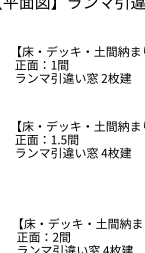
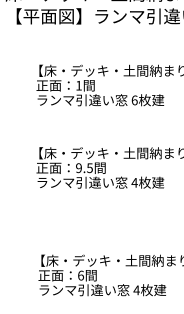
text: (104, 78) -> (134, 100), 2 -> 6
text: (53, 140) -> (78, 168), 1.5 -> 9.5
text: (56, 237) -> (81, 275), 2 -> 6

